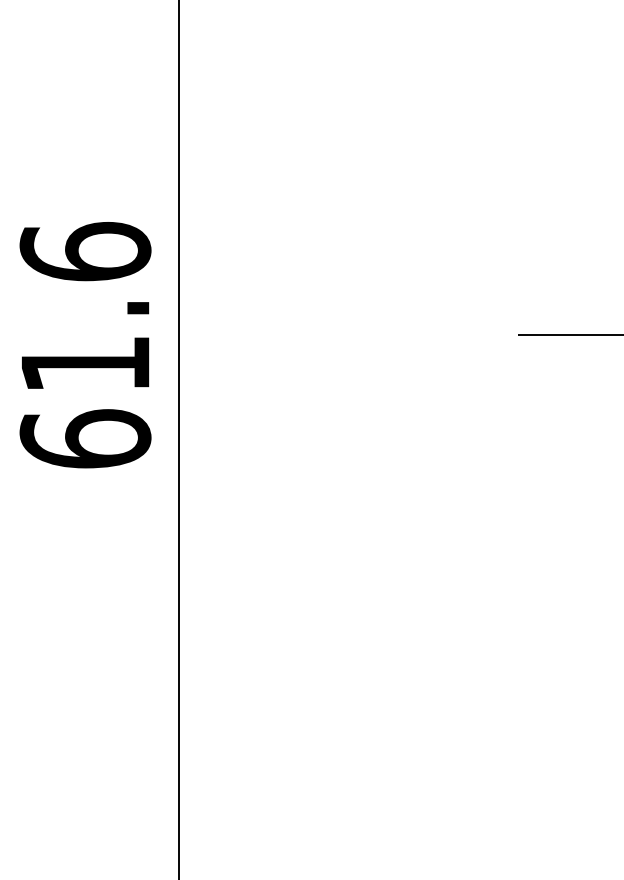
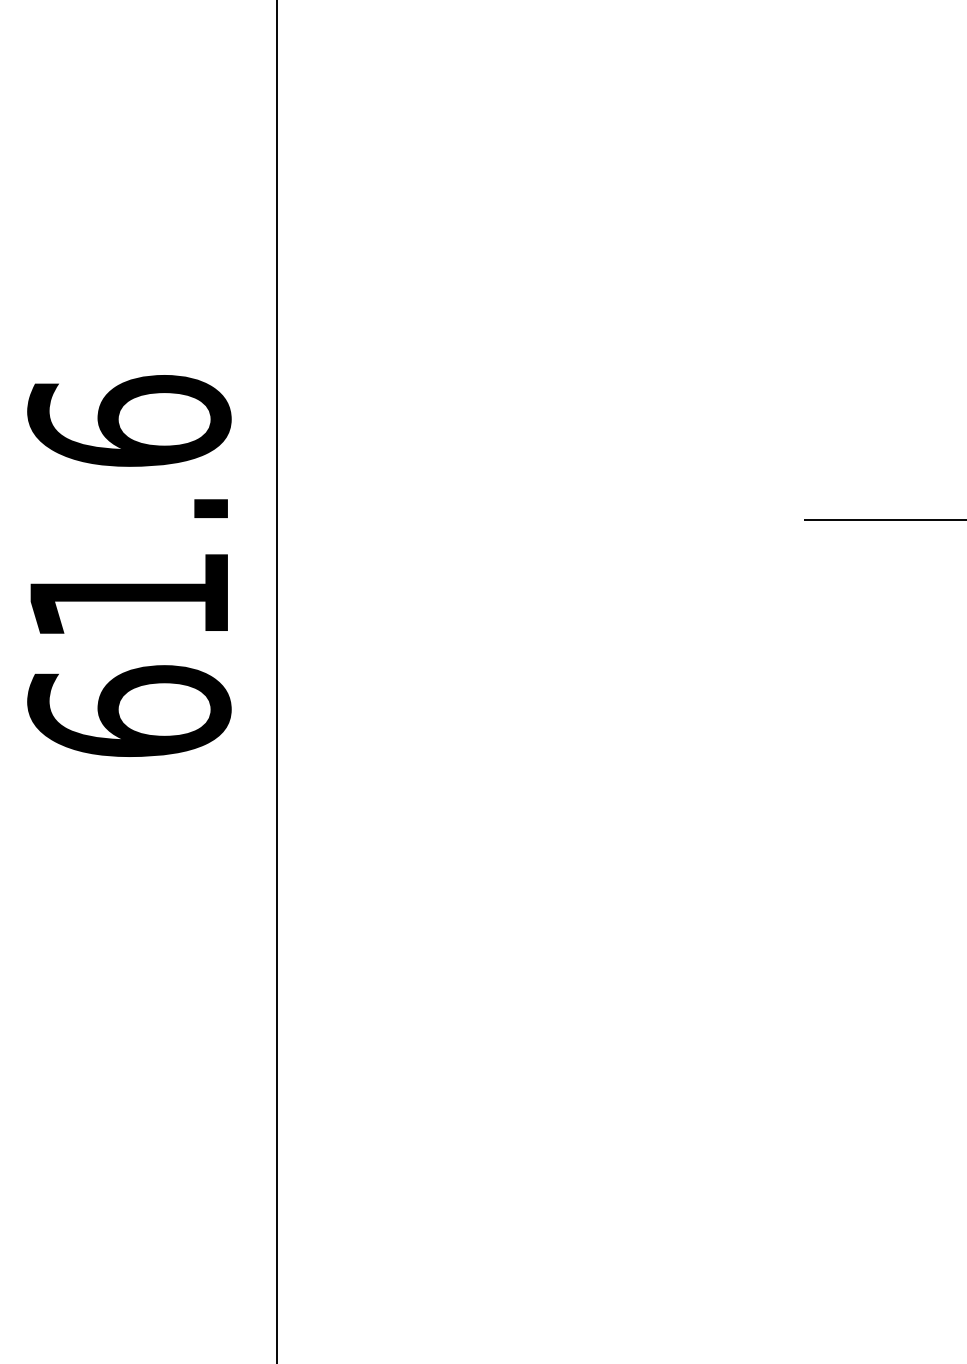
text: (85, 345) -> (129, 566), moved

